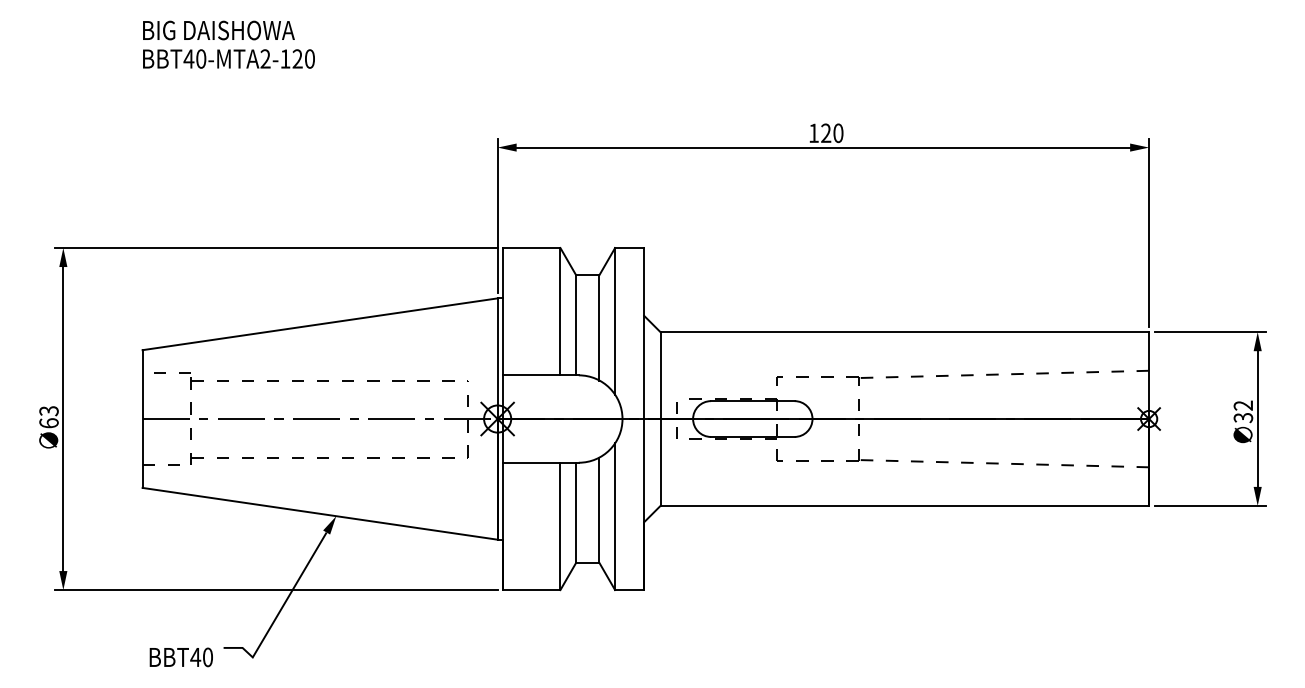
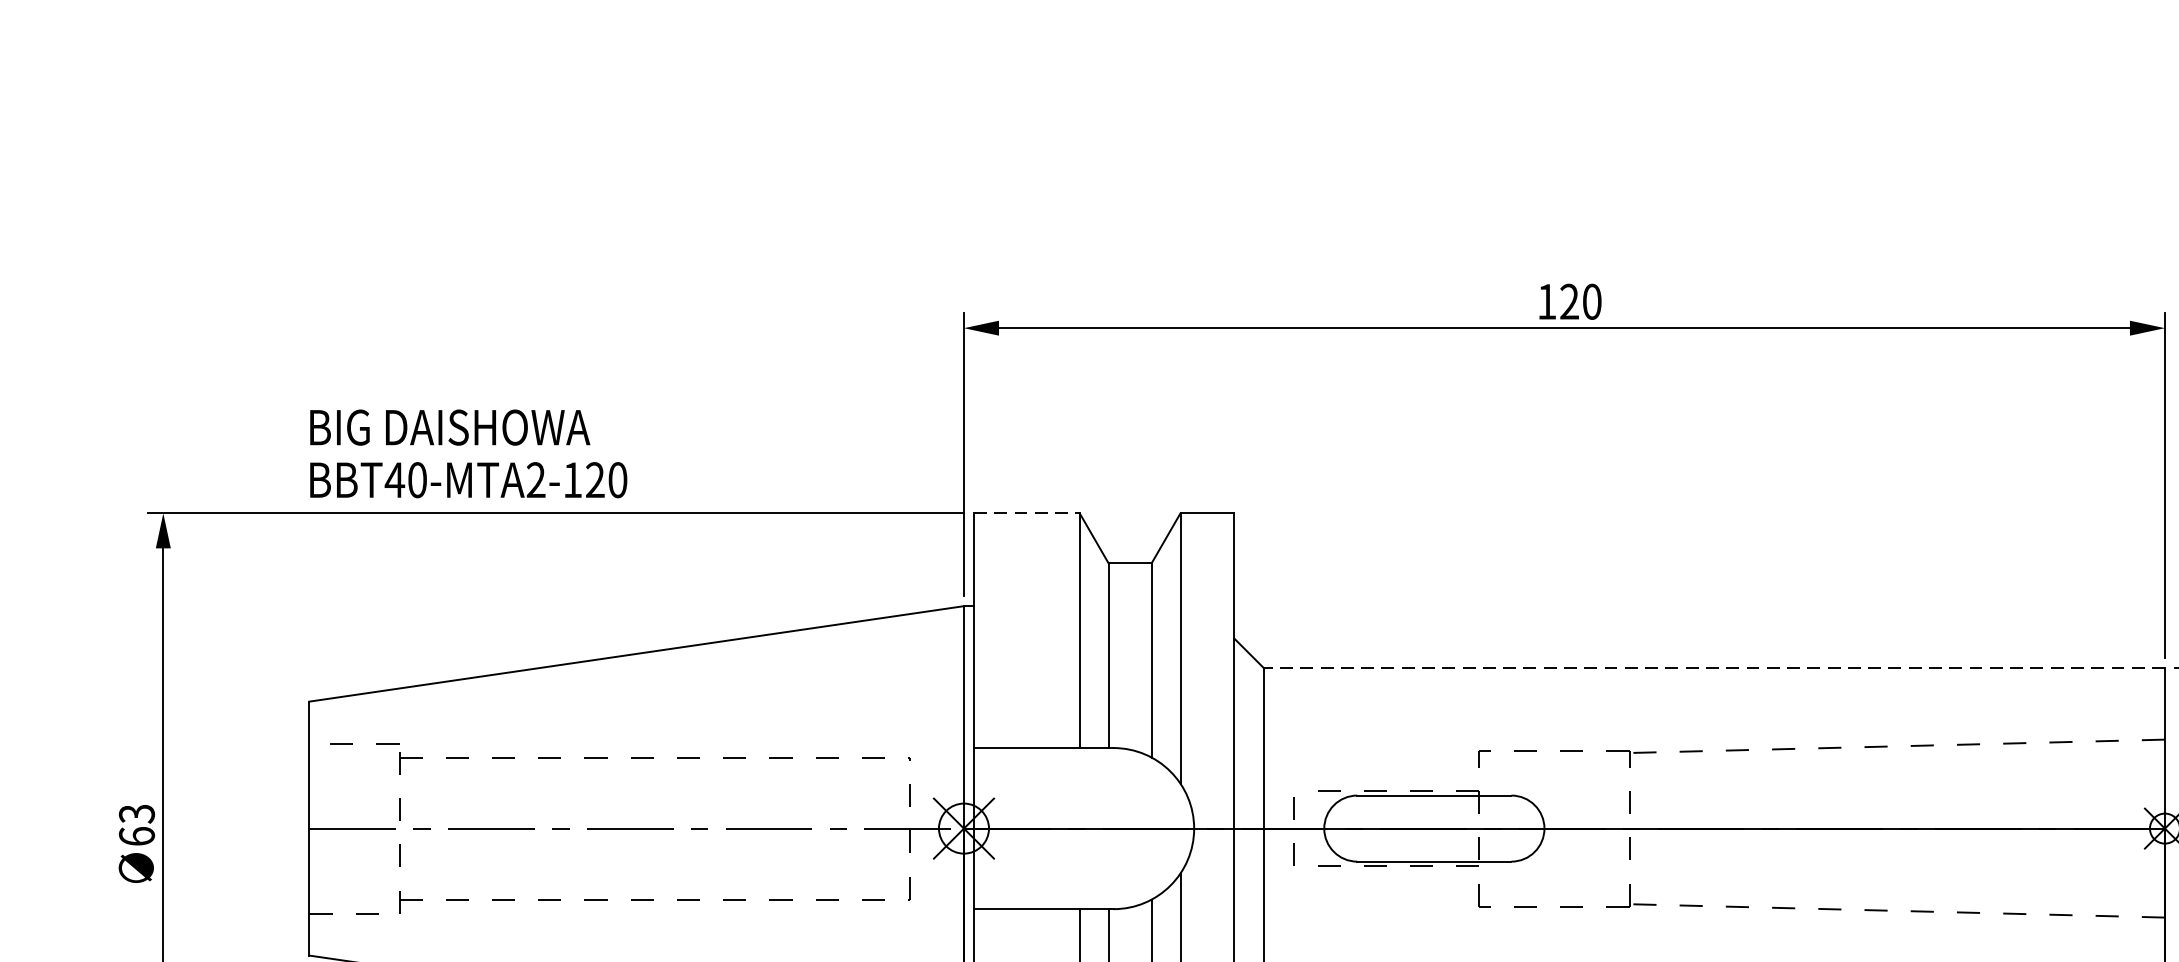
text: (228, 44) -> (467, 453), moved
line: (531, 248) -> (1026, 514), solid -> dashed
line: (904, 332) -> (1714, 669), solid -> dashed

